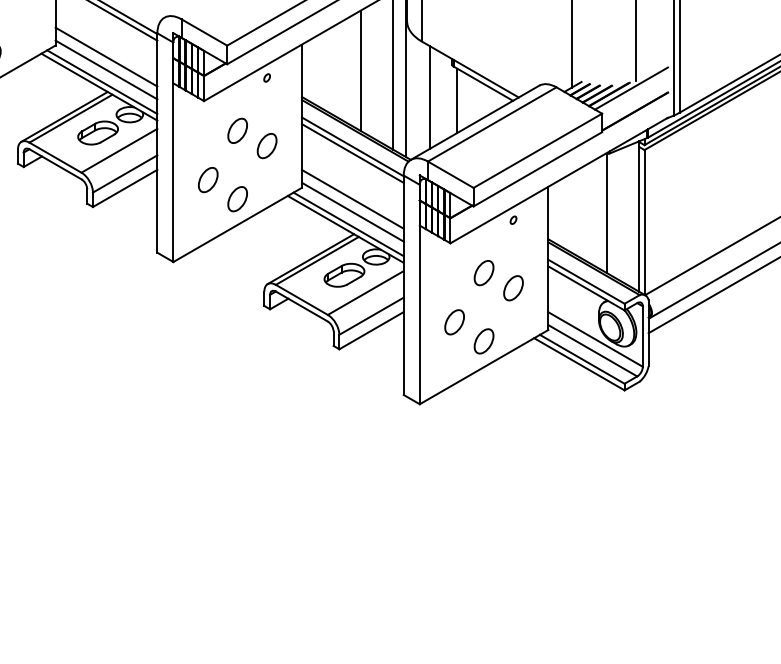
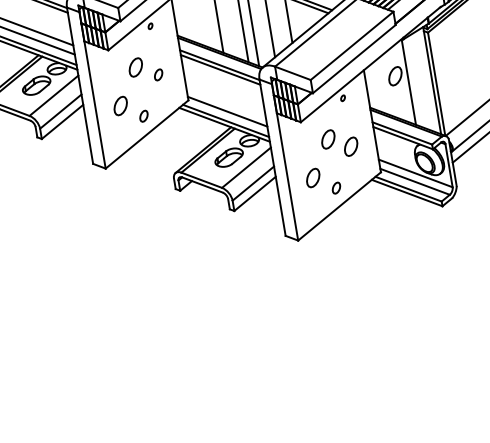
part: (266, 146) -> (158, 75), size x0.6
line: (352, 198) -> (225, 101), removed
part: (237, 199) -> (143, 116), size x0.6
part: (589, 202) -> (395, 76), added
part: (483, 341) -> (336, 188), size x0.6

